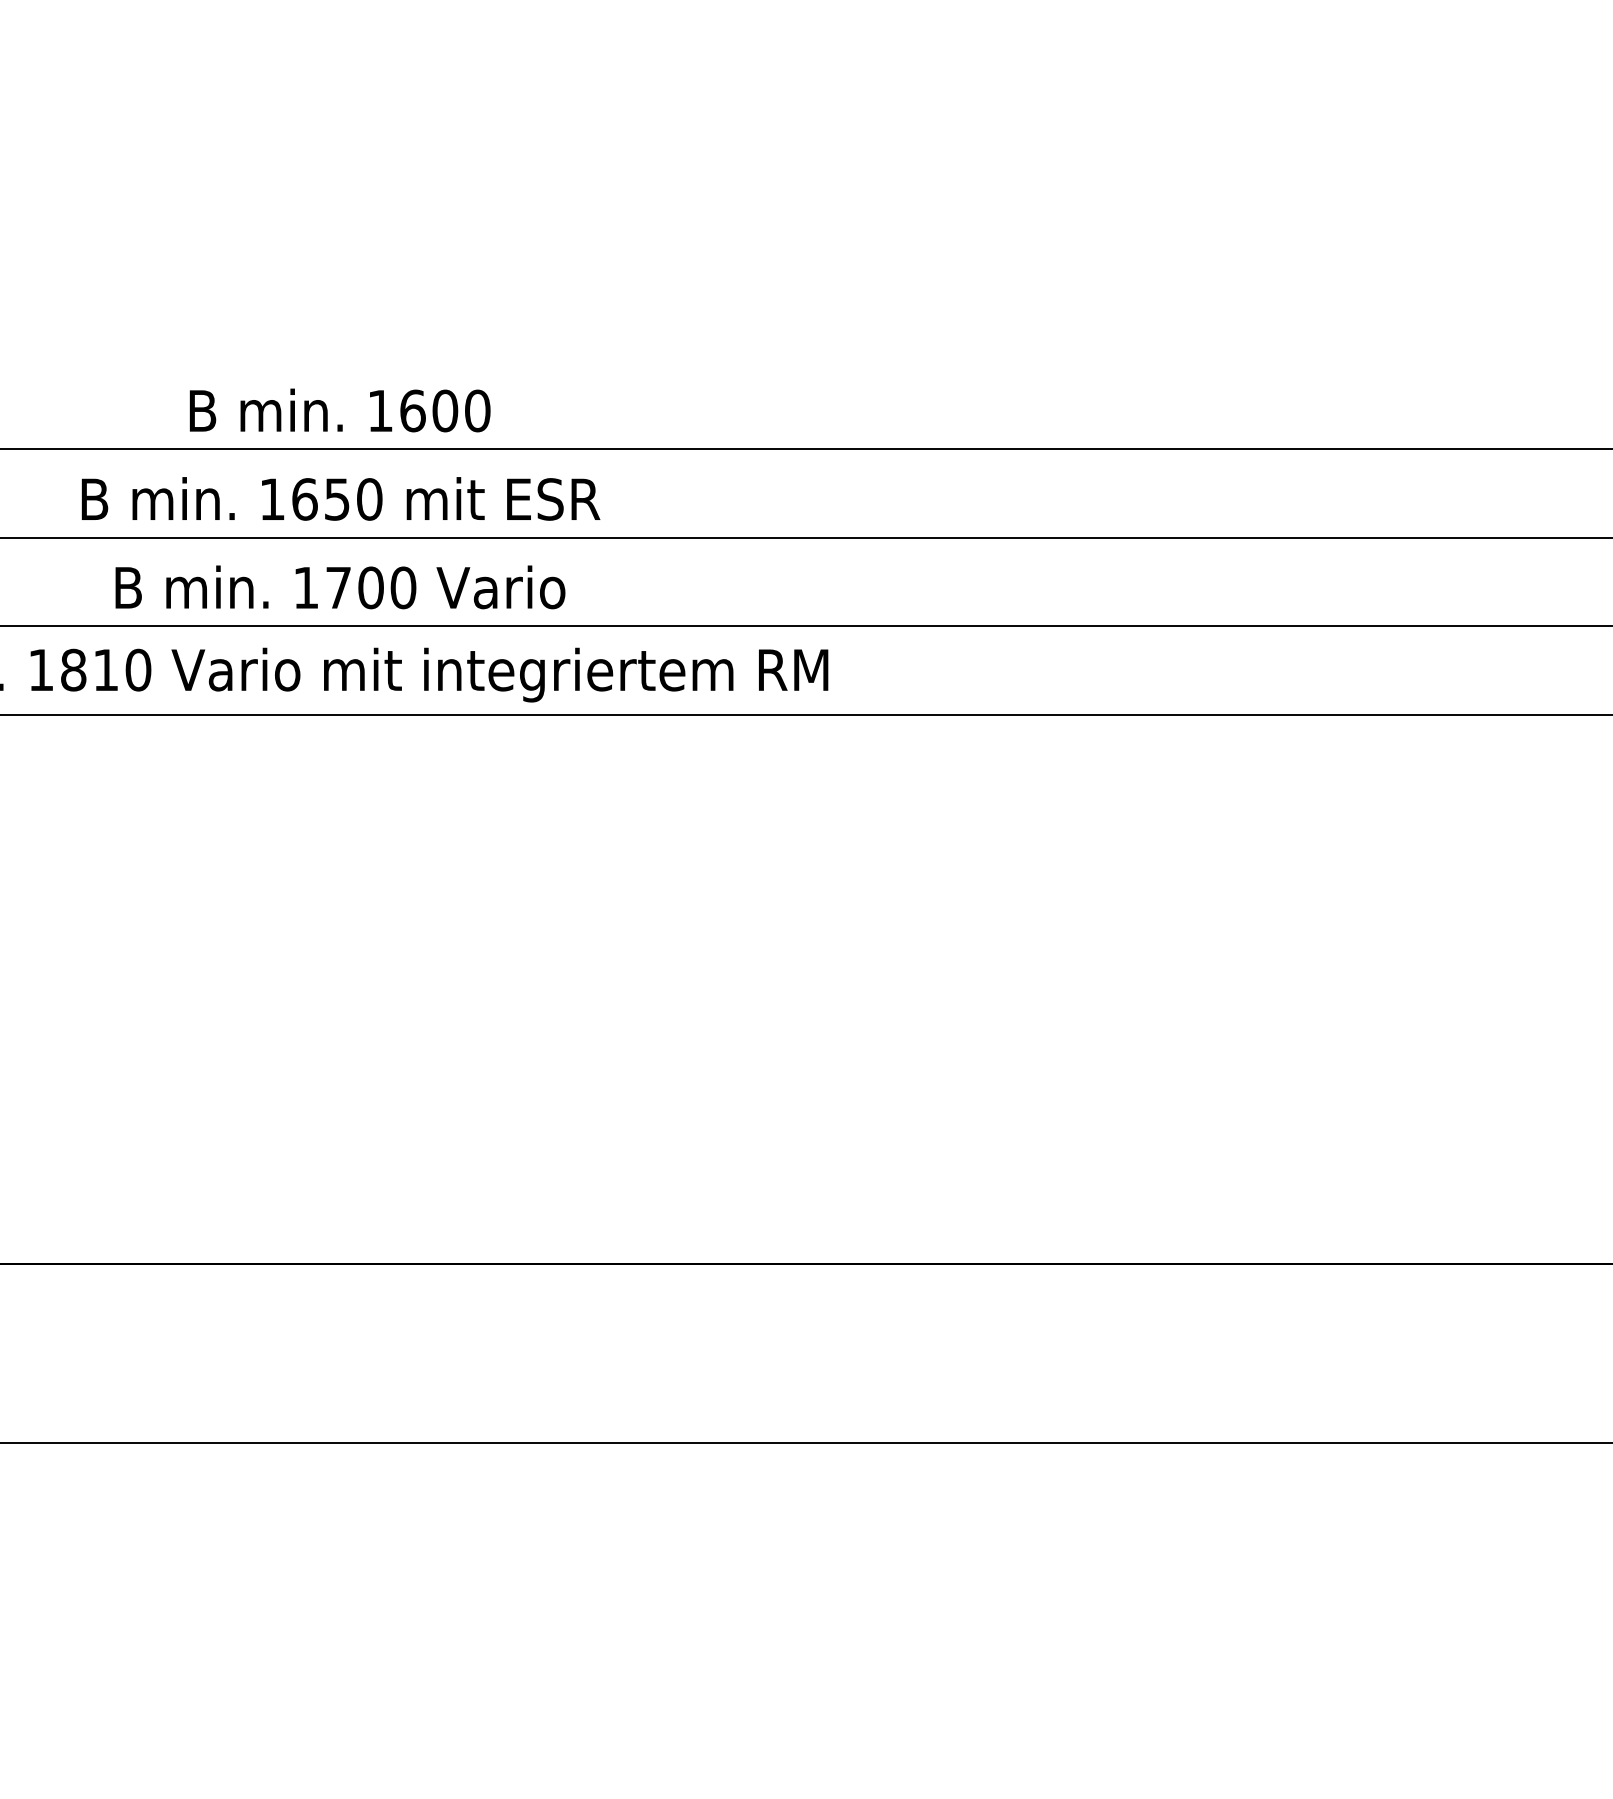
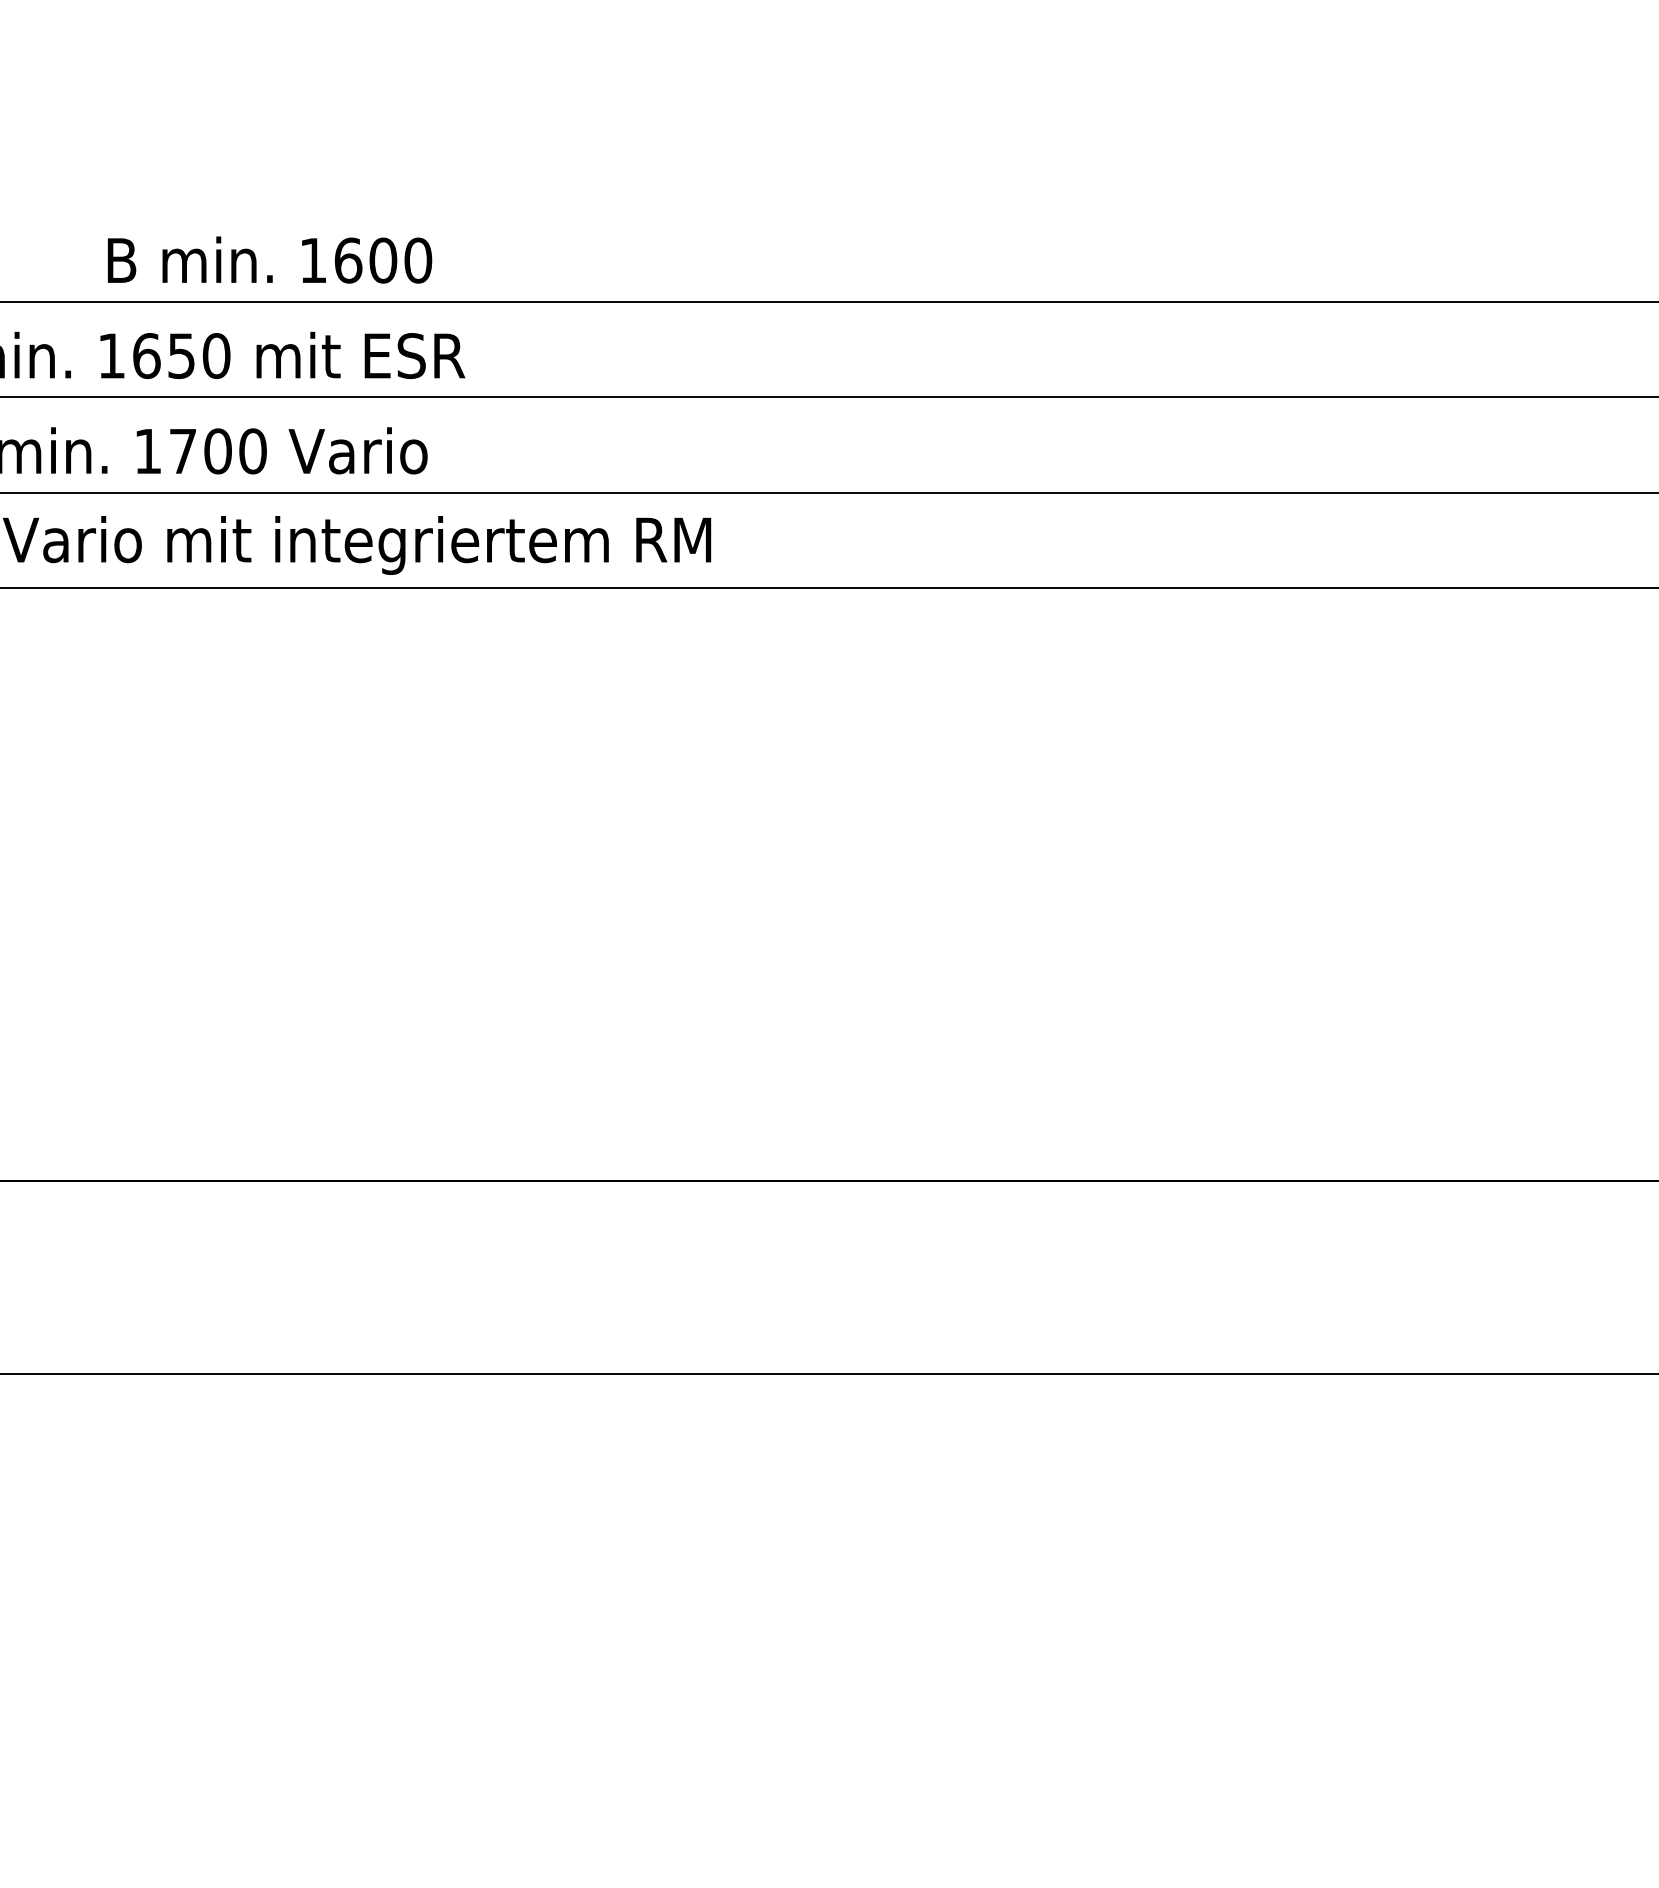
text: (339, 410) -> (269, 260), moved

